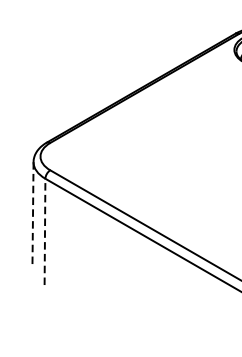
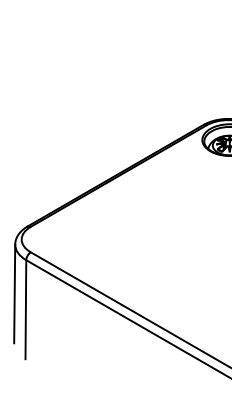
line: (32, 215) -> (14, 294), dashed -> solid
line: (44, 231) -> (25, 309), dashed -> solid

